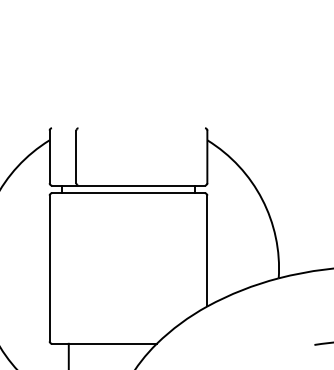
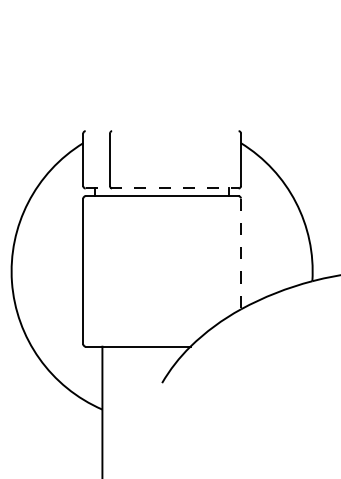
line: (128, 185) -> (162, 188), solid -> dashed
line: (206, 251) -> (240, 254), solid -> dashed

